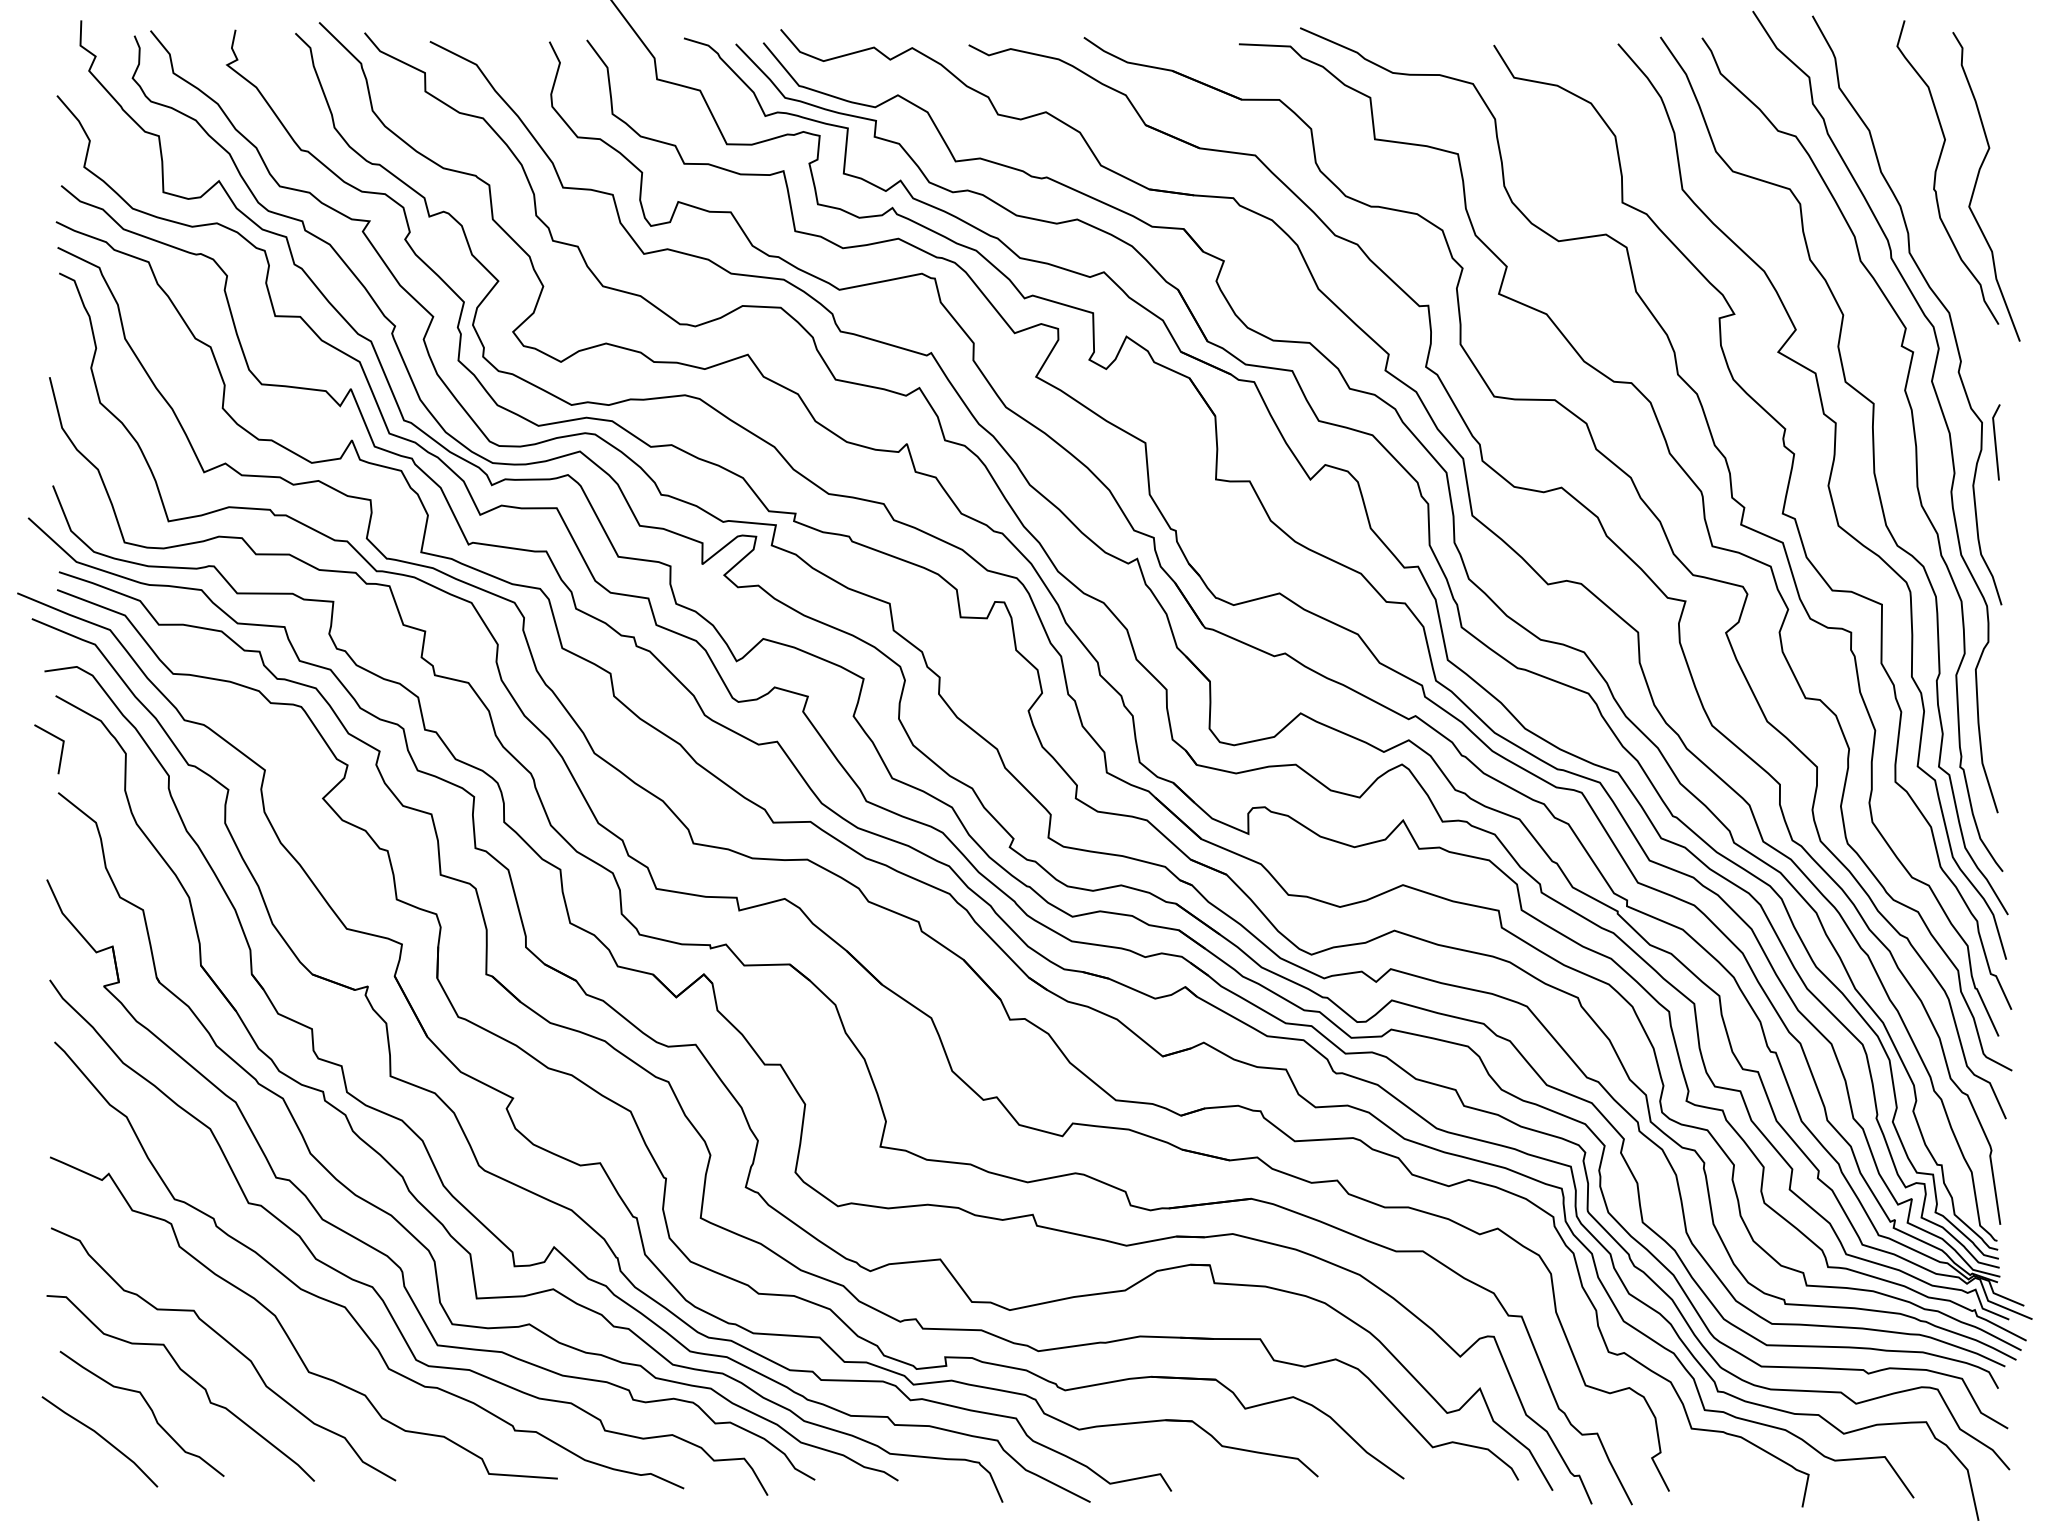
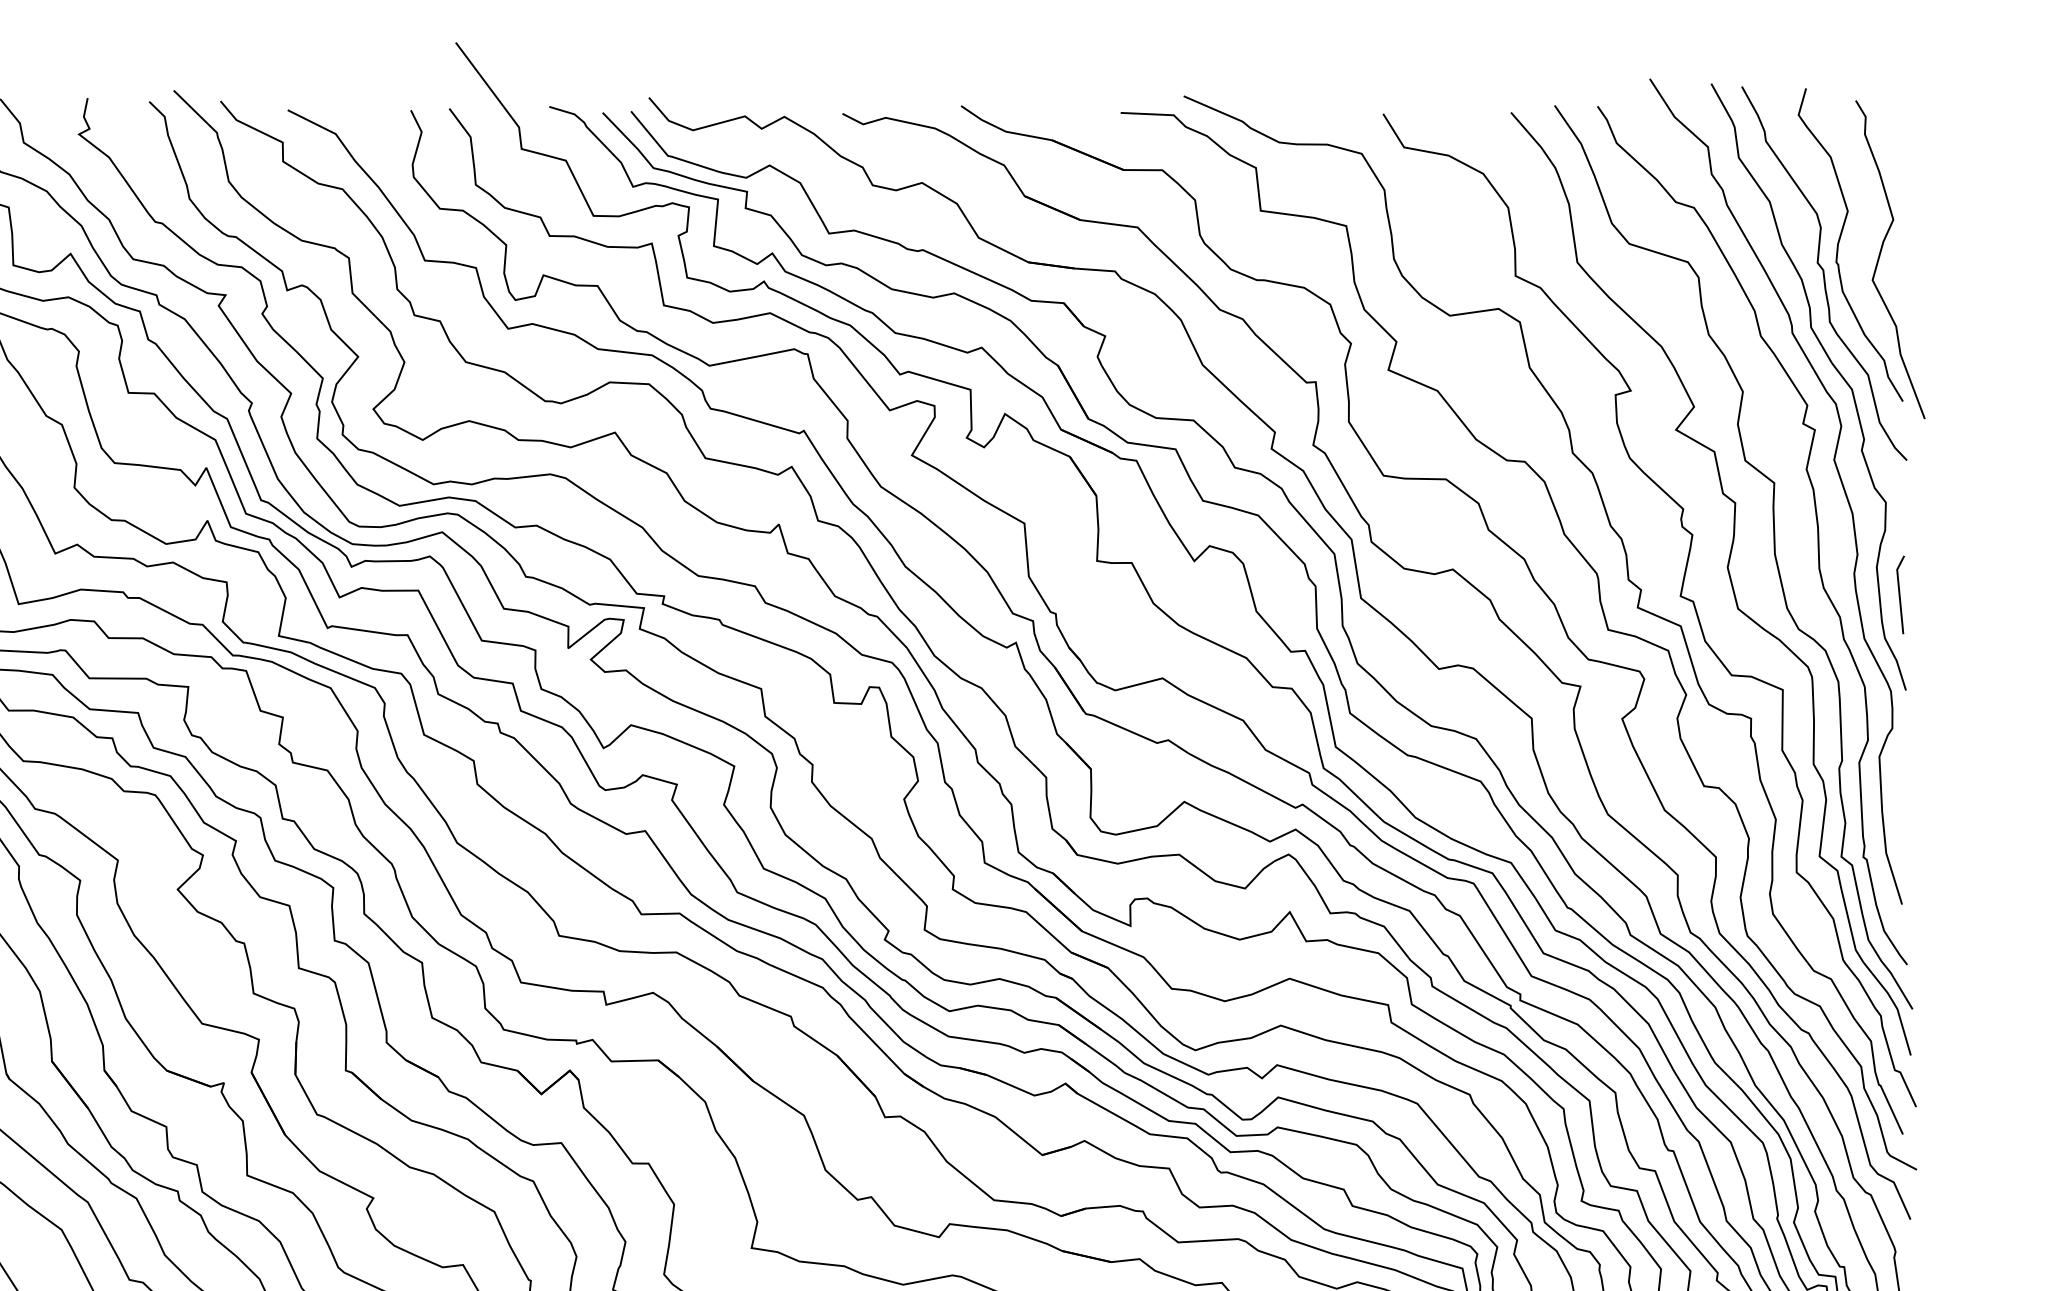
curve: (1921, 200) -> (1823, 273), added
line: (1996, 442) -> (1900, 595), moved

